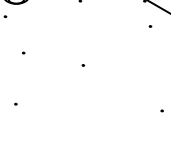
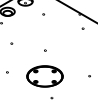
part: (81, 111) -> (44, 76), added

